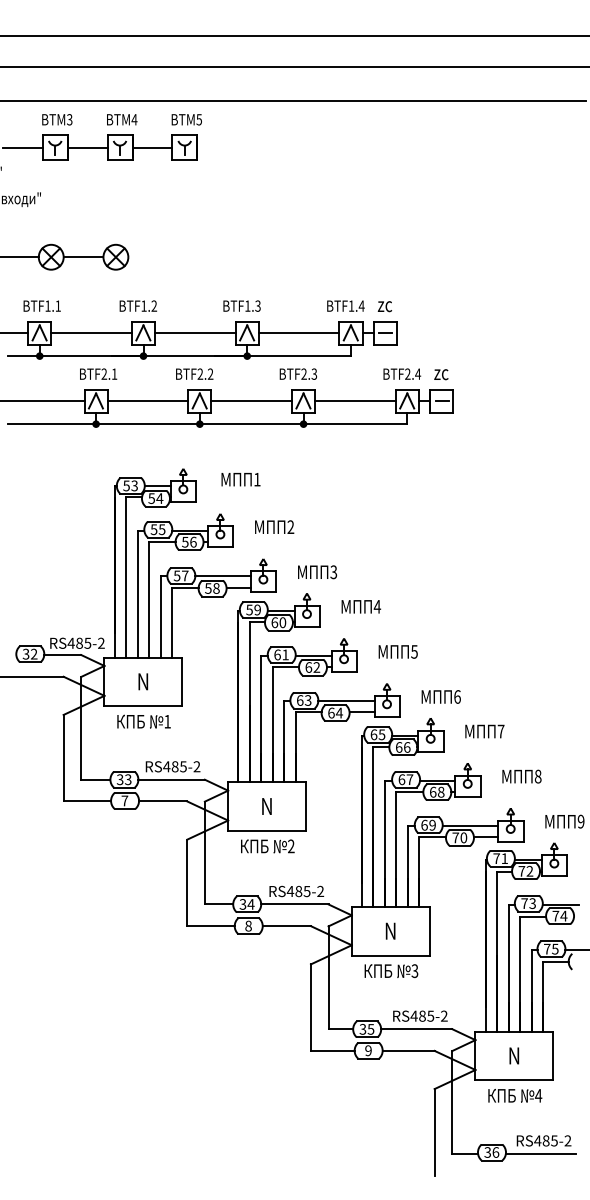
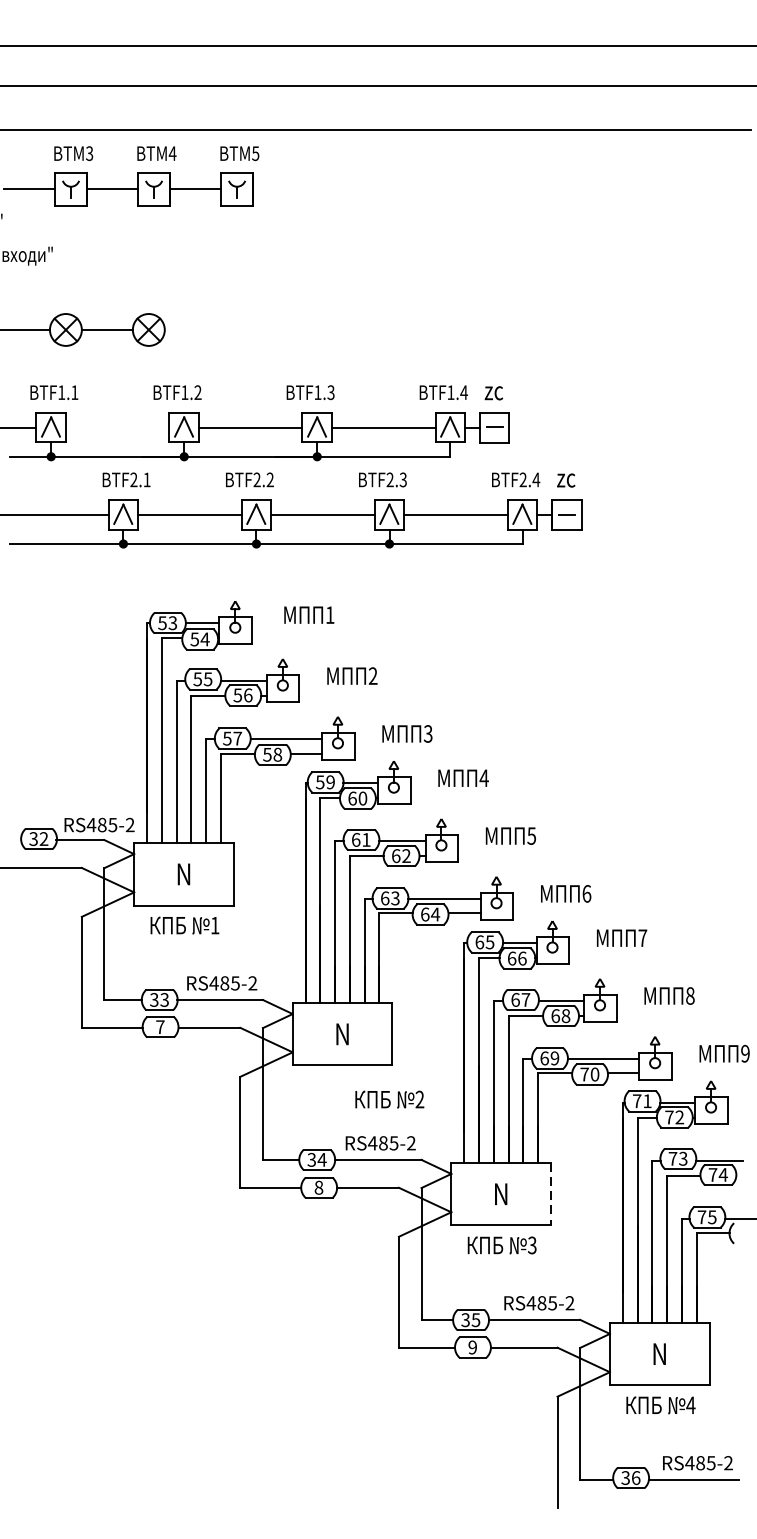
line: (91, 333) -> (117, 427), removed
text: (267, 846) -> (389, 1099), moved
line: (429, 931) -> (550, 1194), solid -> dashed

